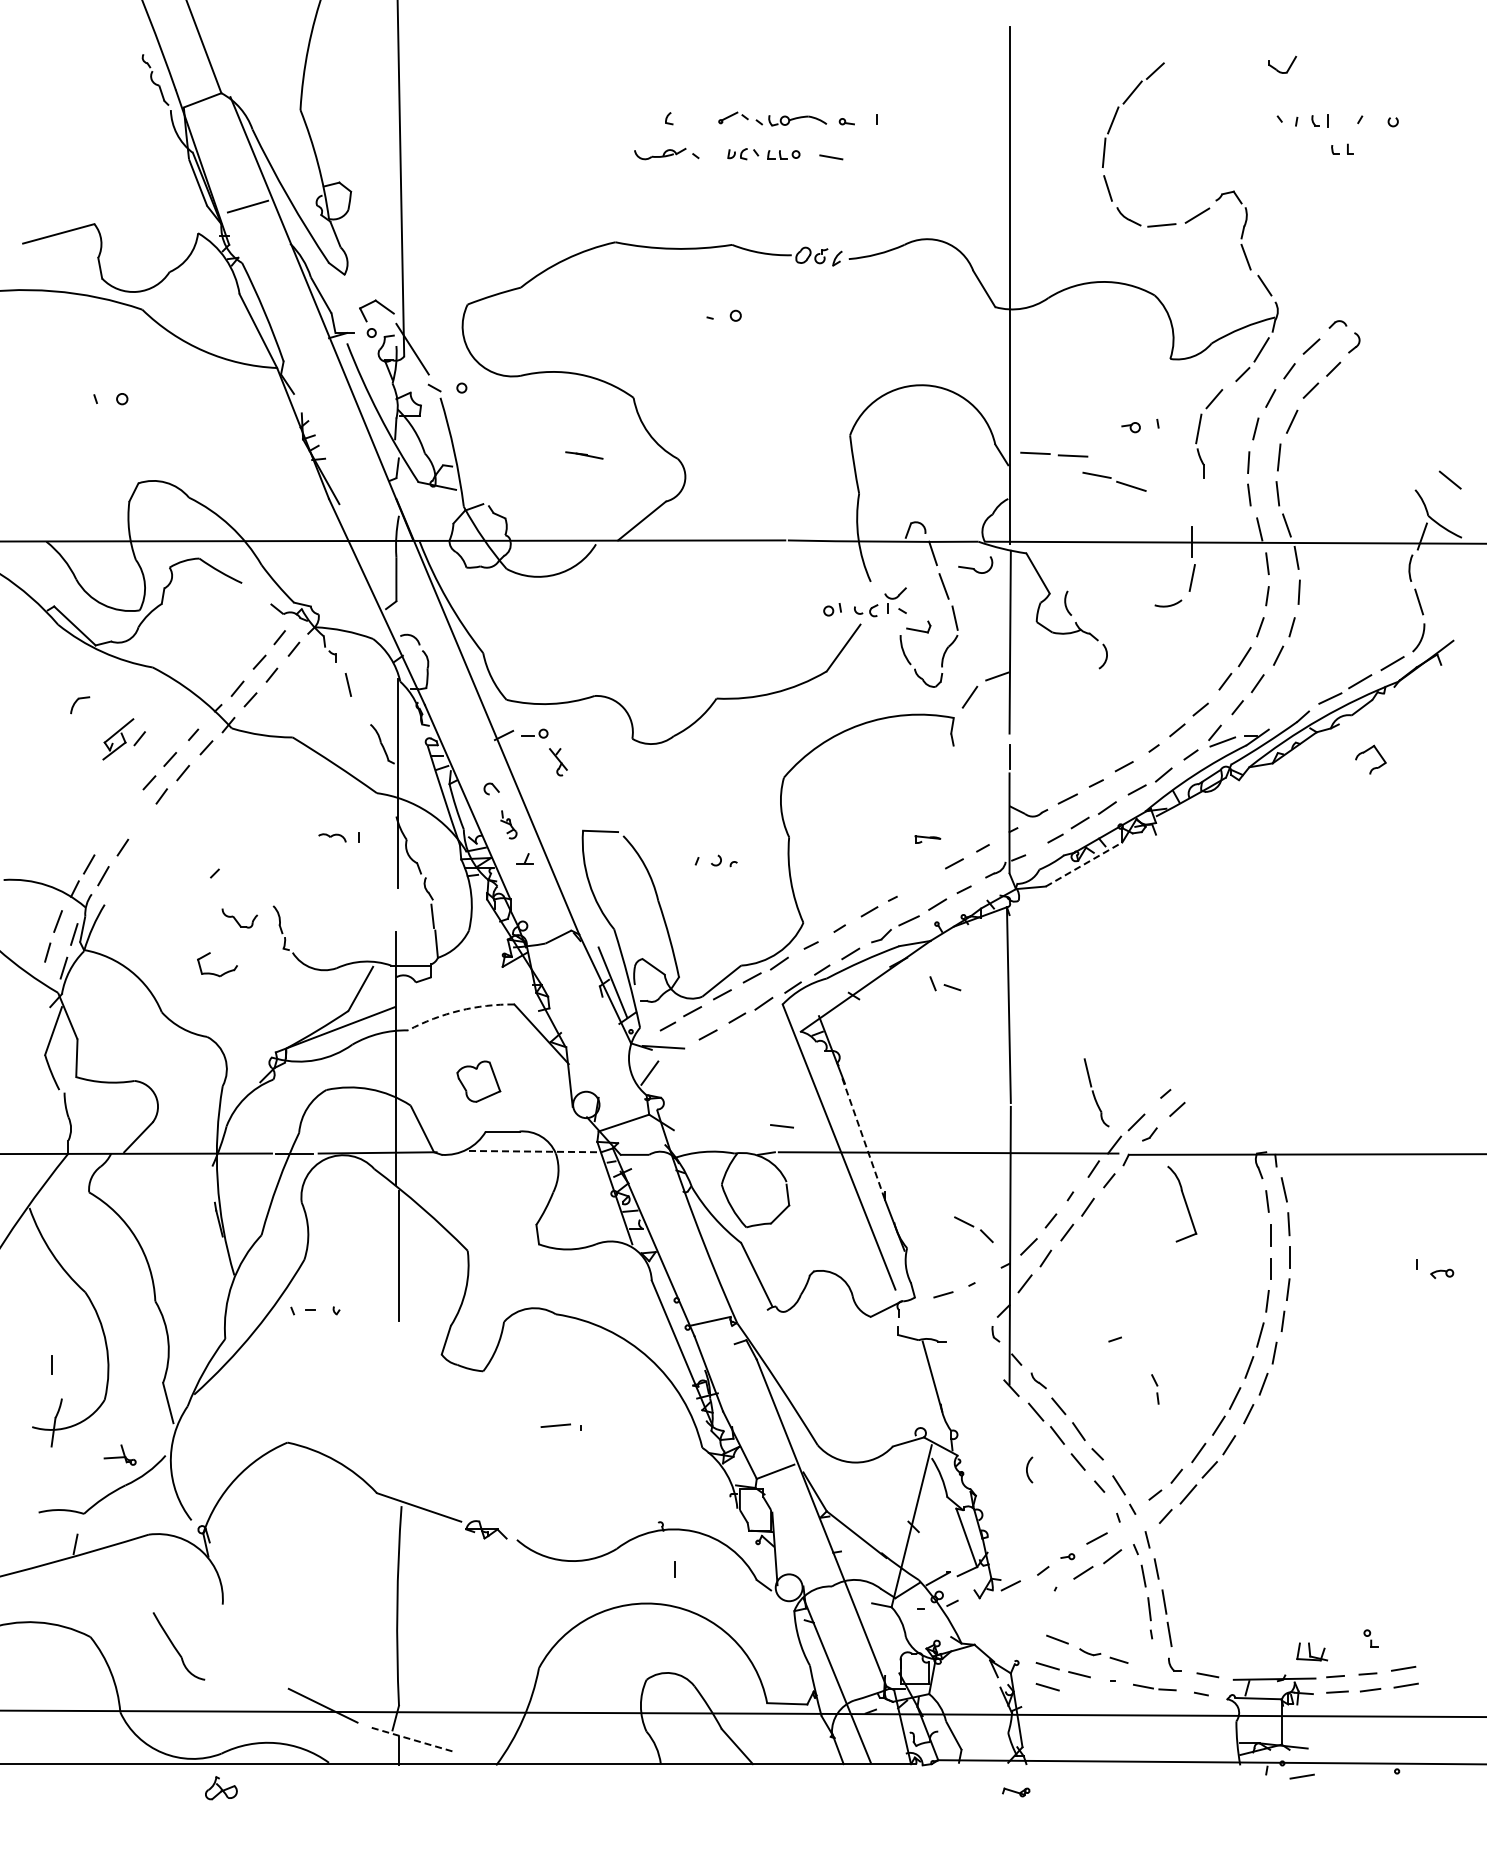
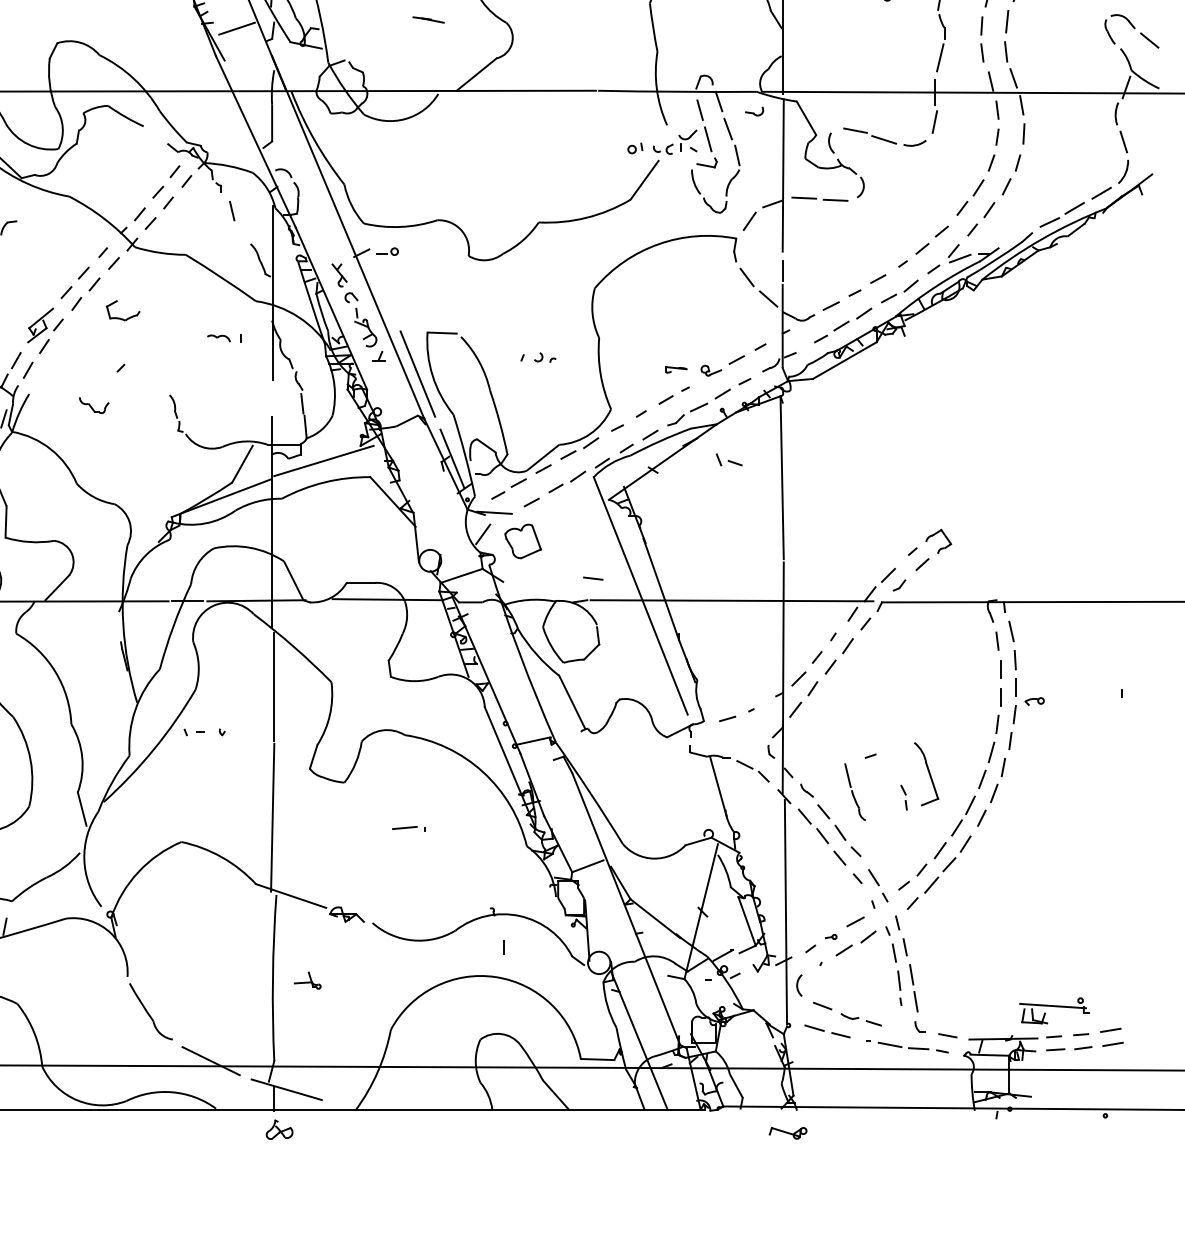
part: (1054, 454) -> (820, 199), moved
part: (1426, 460) -> (1129, 24), added
line: (353, 465) -> (236, 28), added
part: (1114, 481) -> (870, 135), moved
line: (1198, 500) -> (940, 57), added
part: (975, 565) -> (754, 111), size x0.62
line: (915, 583) -> (704, 126), added
part: (123, 739) -> (44, 325), moved
part: (1364, 753) -> (933, 536), moved
part: (558, 762) -> (339, 275), moved
line: (966, 764) -> (746, 277), added
line: (992, 790) -> (768, 299), added
part: (508, 824) -> (365, 327), size x1.67
part: (927, 839) -> (676, 369), moved
line: (1084, 864) -> (845, 360), dashed -> solid
part: (923, 876) -> (711, 370), added
line: (571, 880) -> (417, 373), added
part: (239, 918) -> (94, 405), moved
part: (215, 973) -> (121, 318), moved
line: (458, 984) -> (323, 460), added
arc: (459, 1010) -> (324, 482), dashed -> solid
part: (478, 1081) -> (522, 541), moved
part: (1096, 1092) -> (855, 791), moved
line: (863, 1139) -> (661, 589), dashed -> solid
line: (535, 1151) -> (387, 599), dashed -> solid
part: (1182, 1203) -> (926, 773), moved
part: (973, 1229) -> (752, 771), moved
part: (1442, 1273) -> (1034, 701), moved
line: (397, 1413) -> (273, 817), added
part: (119, 1454) -> (307, 980), moved
arc: (1027, 1469) -> (797, 985), moved
line: (1013, 1526) -> (785, 911), added
line: (1333, 1639) -> (1052, 1005), added
part: (178, 1646) -> (150, 1011), moved
line: (1047, 1687) -> (814, 1045), removed
part: (1154, 1687) -> (903, 1045), size x1.43
line: (413, 1740) -> (286, 1090), dashed -> solid
line: (1301, 1776) -> (1025, 1120), removed
part: (221, 1788) -> (279, 1130), moved
part: (1016, 1792) -> (788, 1133), size x1.67

